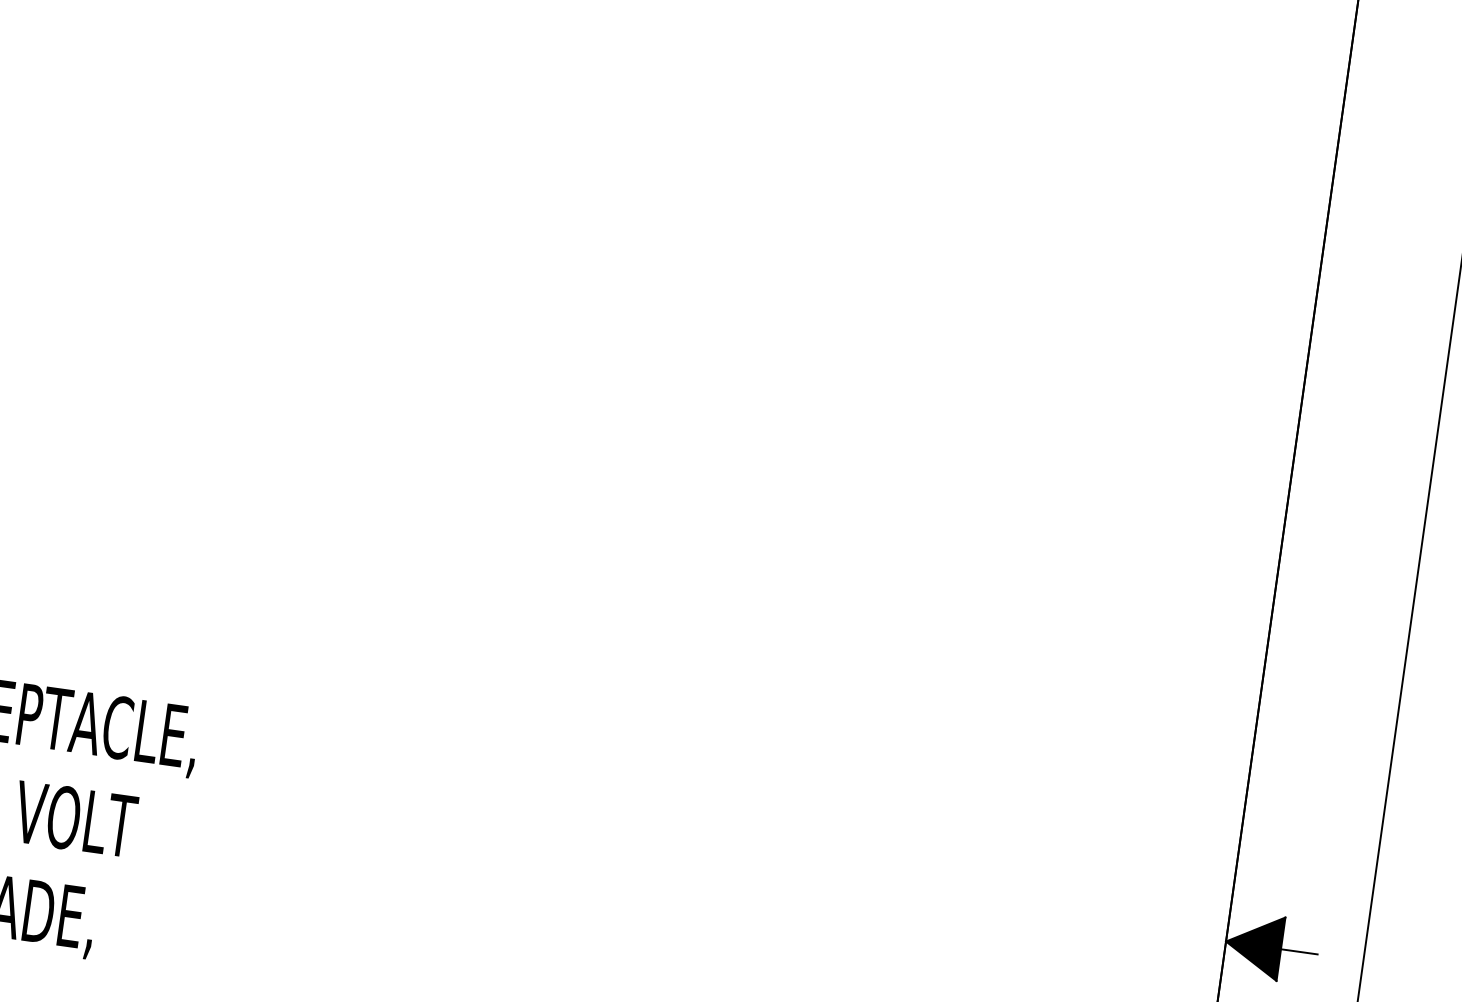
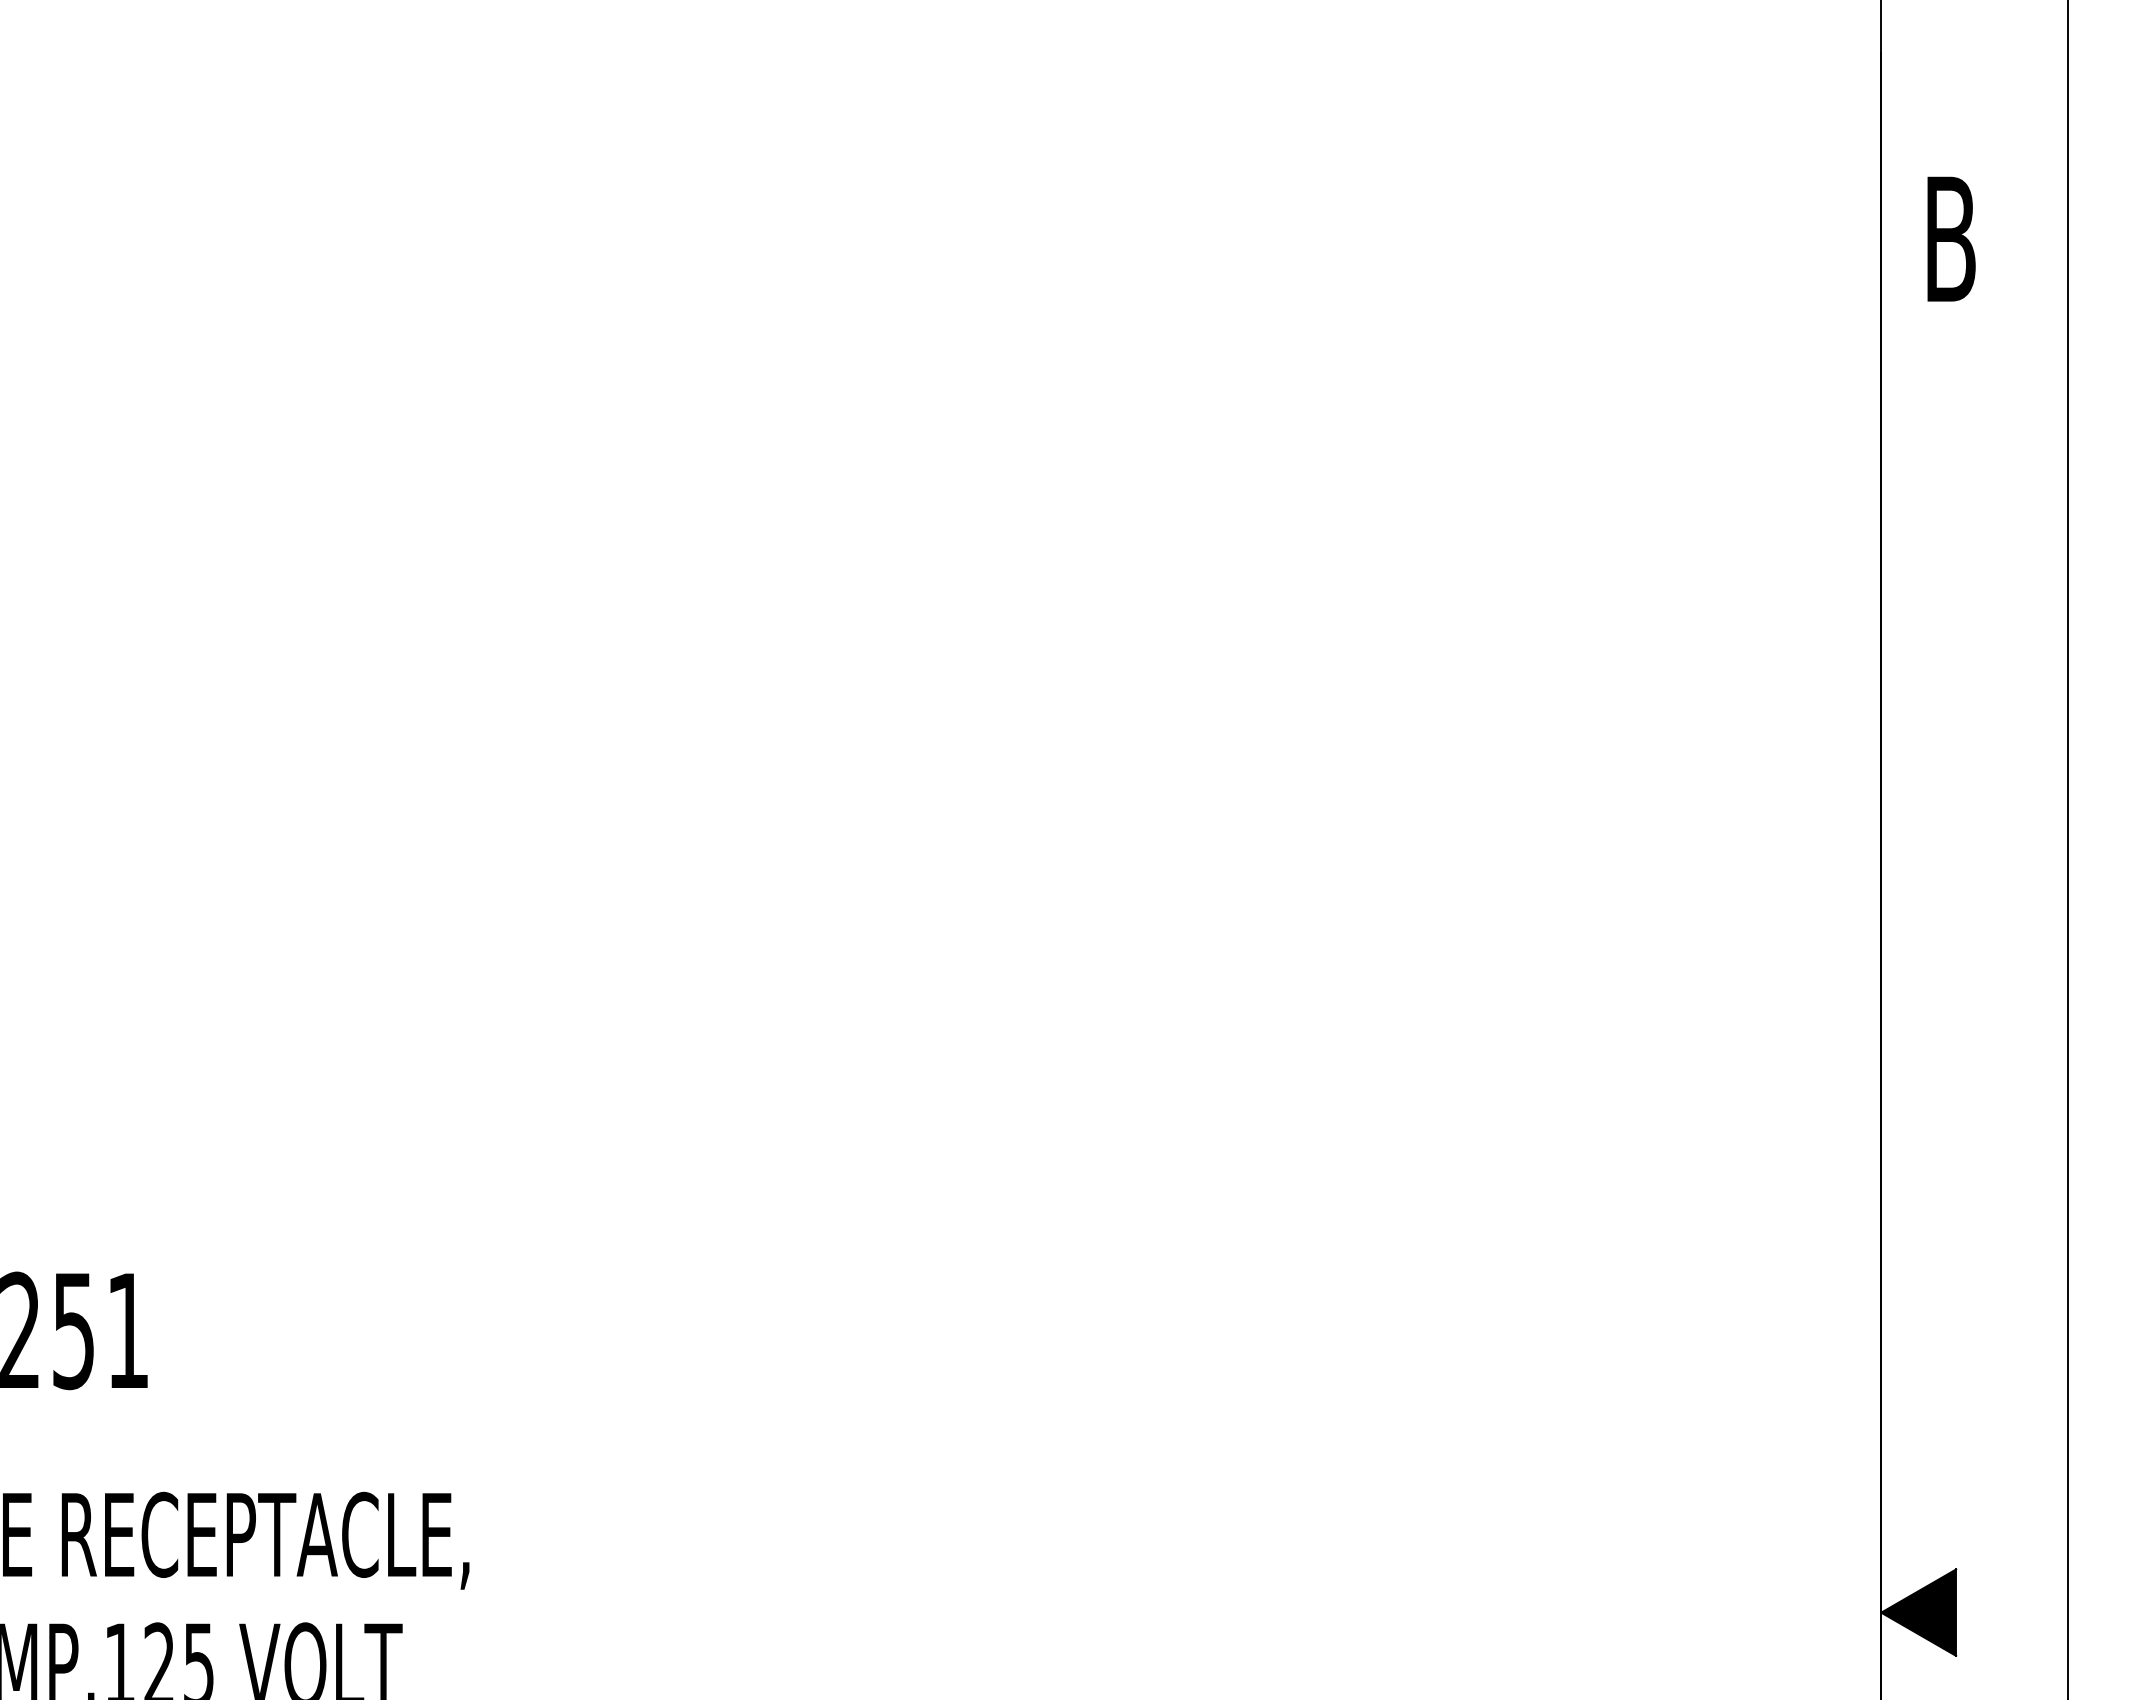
line: (1299, 951) -> (1981, 1612), removed

